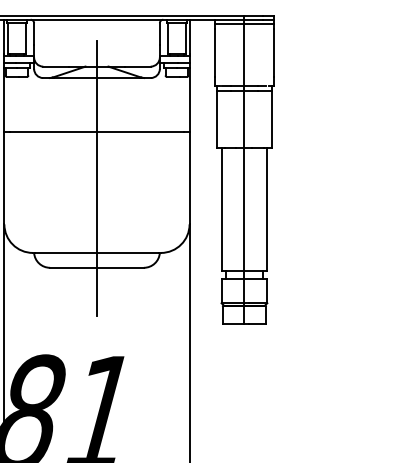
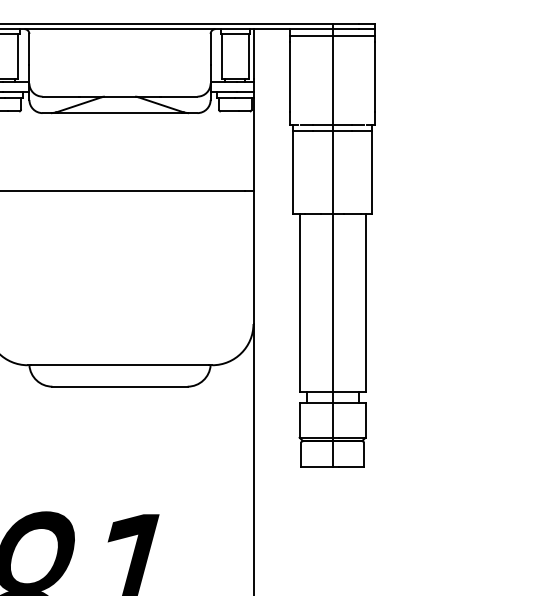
line: (96, 177) -> (119, 256), removed

